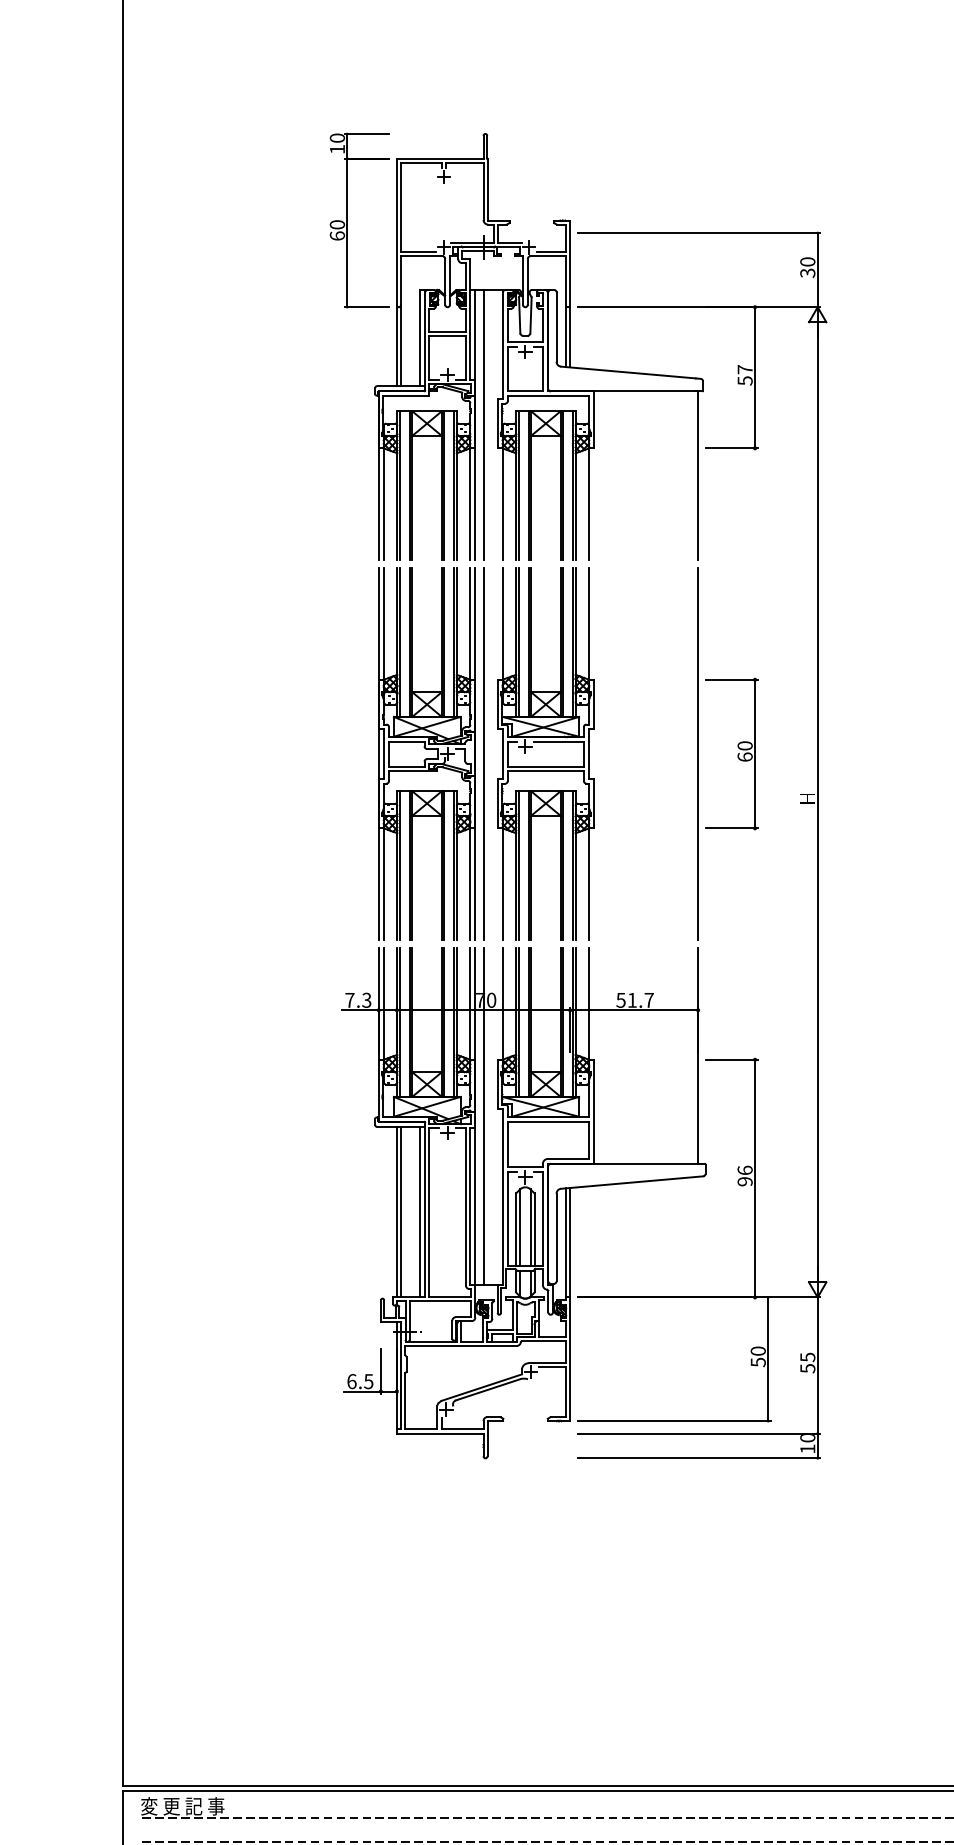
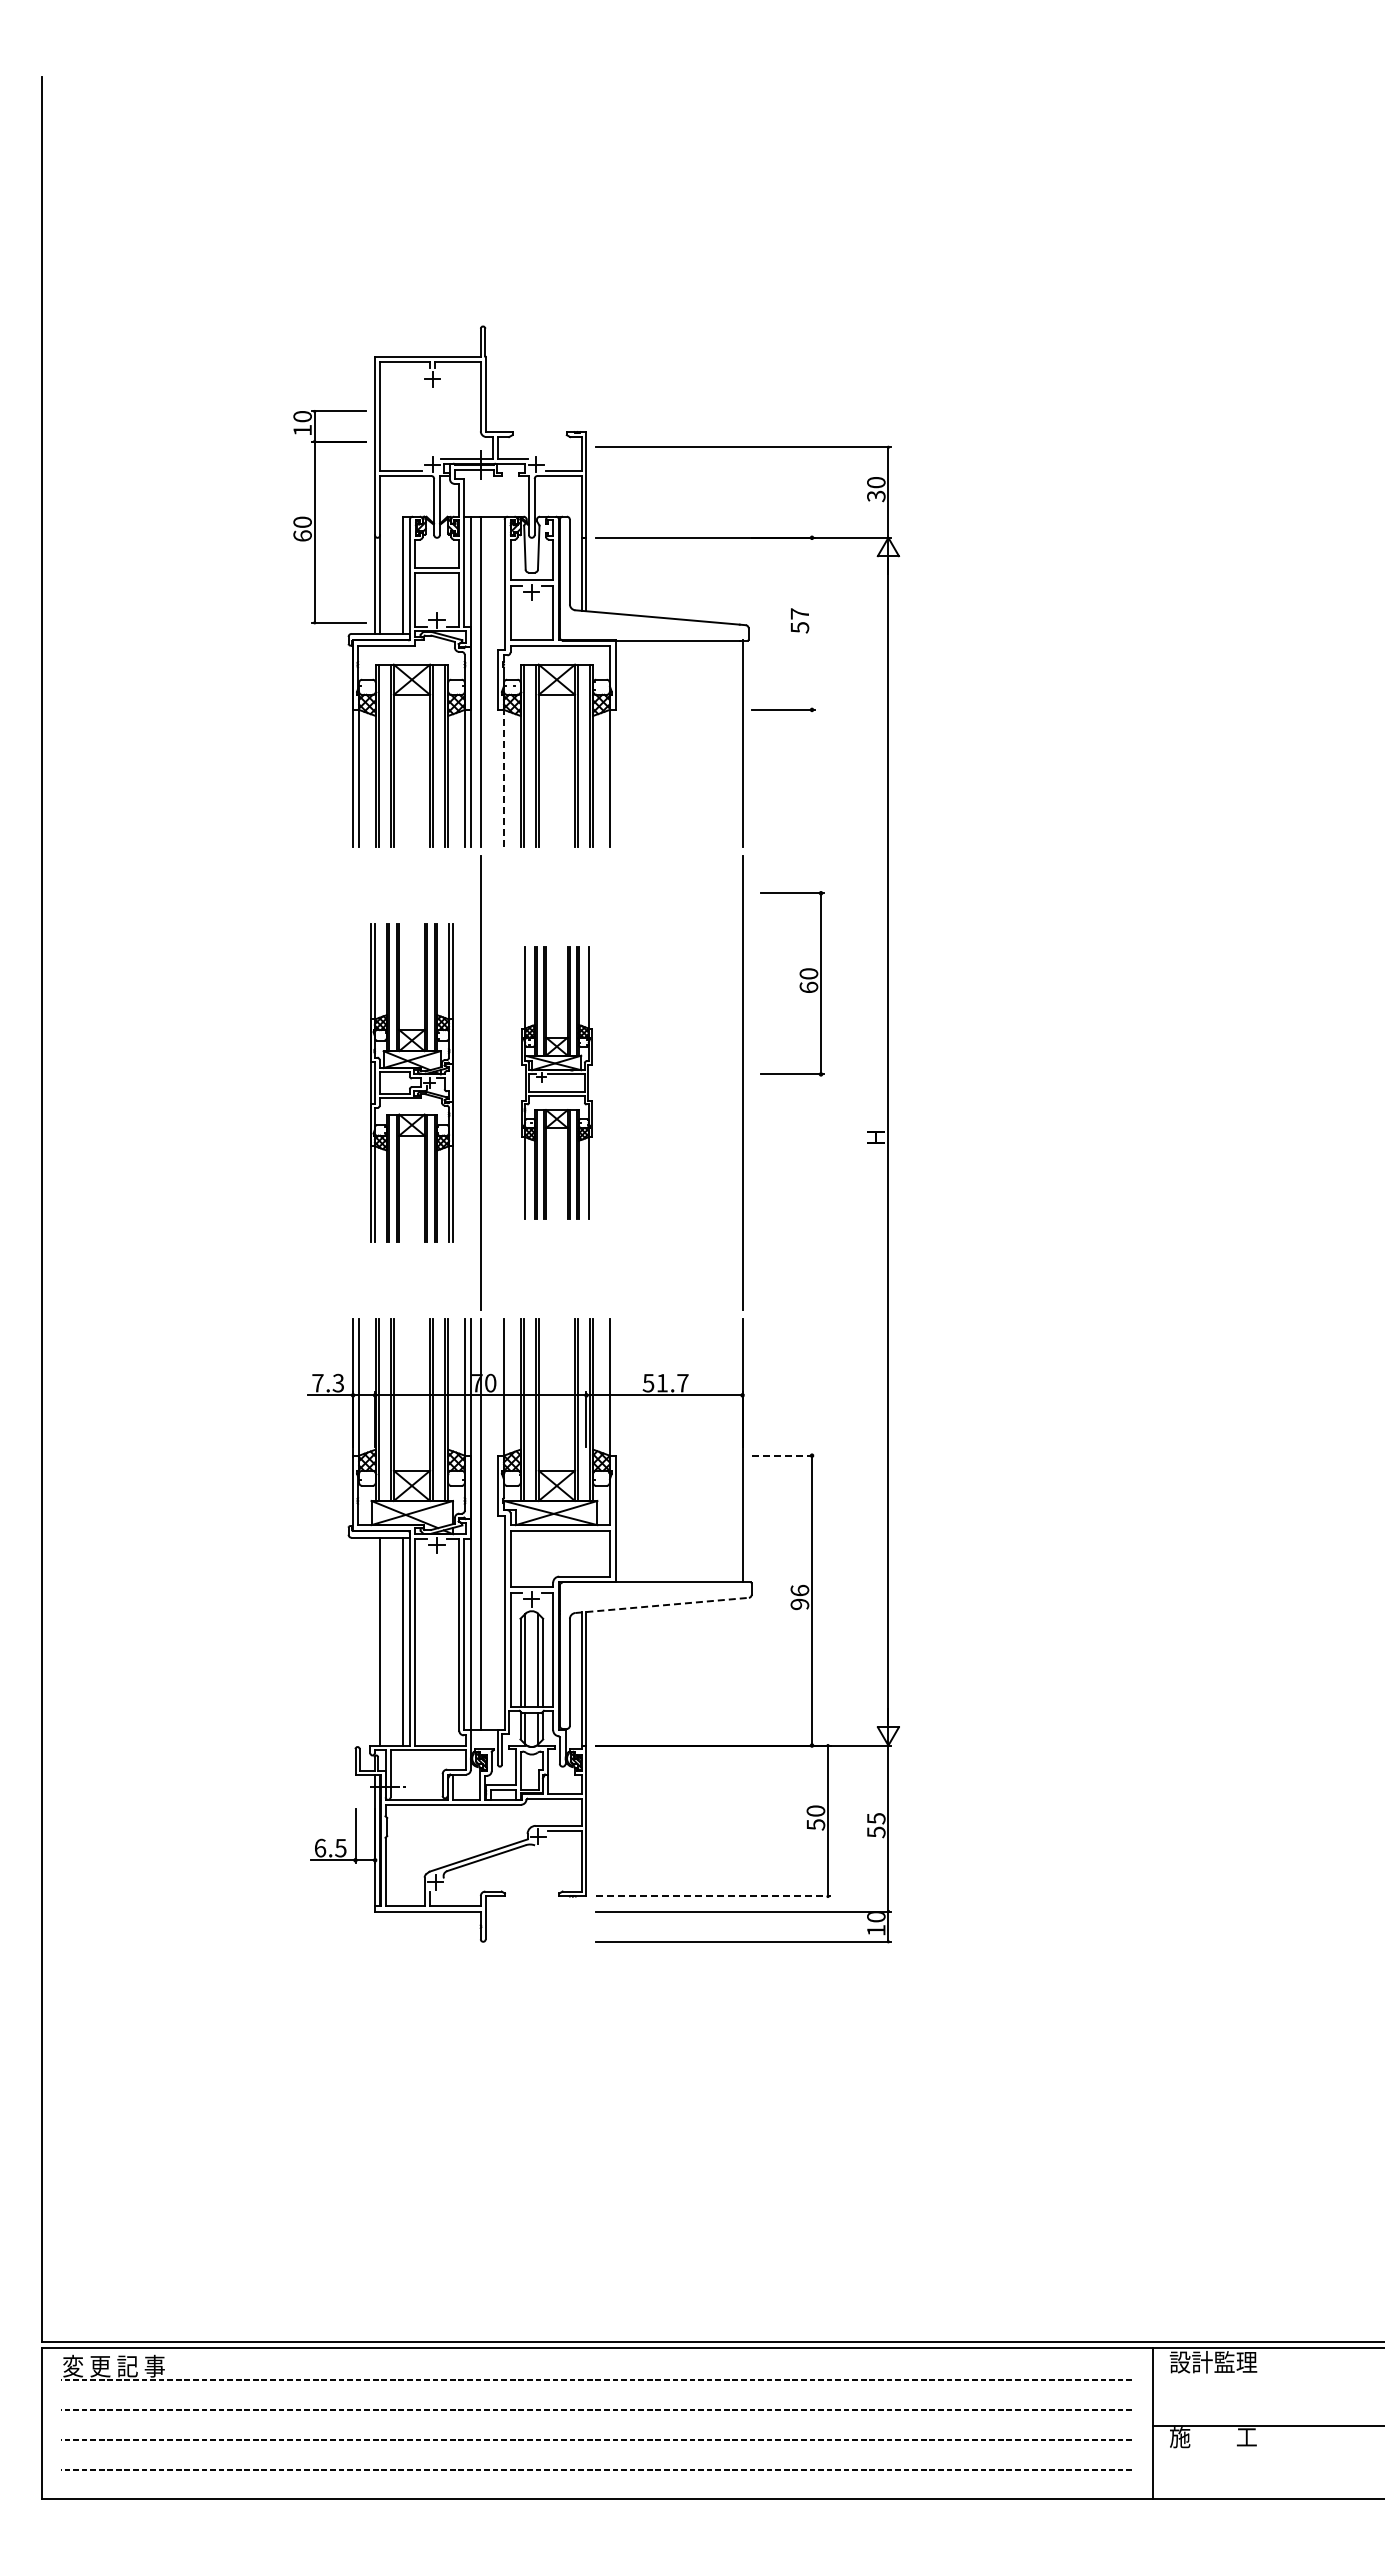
part: (347, 220) -> (315, 517), moved
line: (755, 377) -> (812, 623), removed
line: (502, 503) -> (504, 777), solid -> dashed
part: (426, 753) -> (411, 1082), size x0.7
part: (545, 753) -> (556, 1082), size x0.6
part: (737, 755) -> (799, 985), moved
line: (731, 1059) -> (783, 1455), solid -> dashed
line: (632, 1182) -> (662, 1605), solid -> dashed
line: (397, 1212) -> (375, 1641), removed
line: (674, 1421) -> (713, 1896), solid -> dashed

